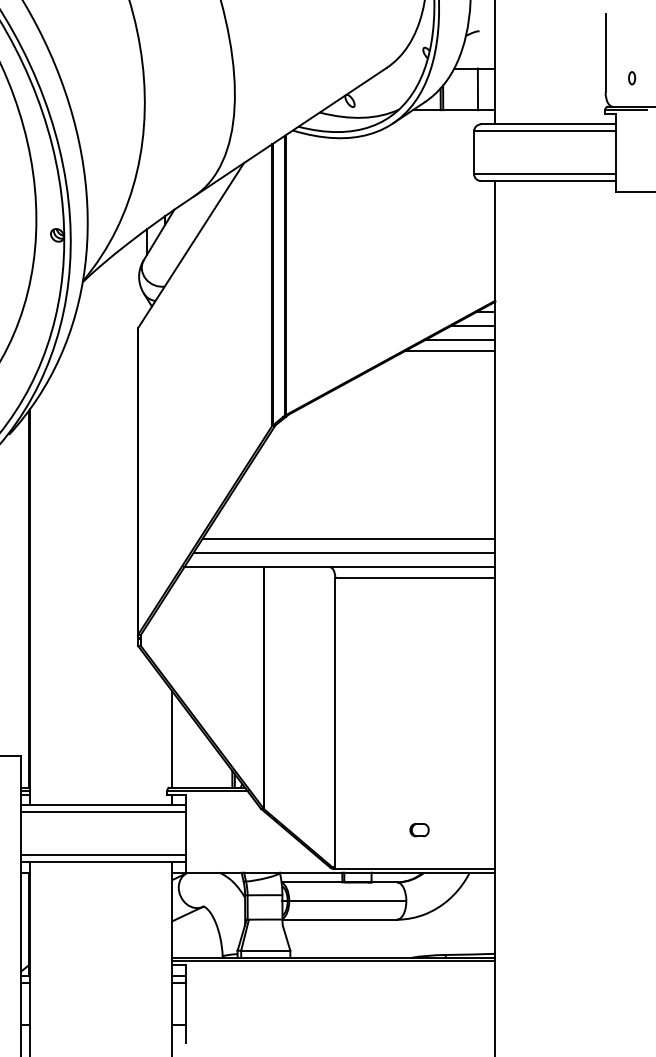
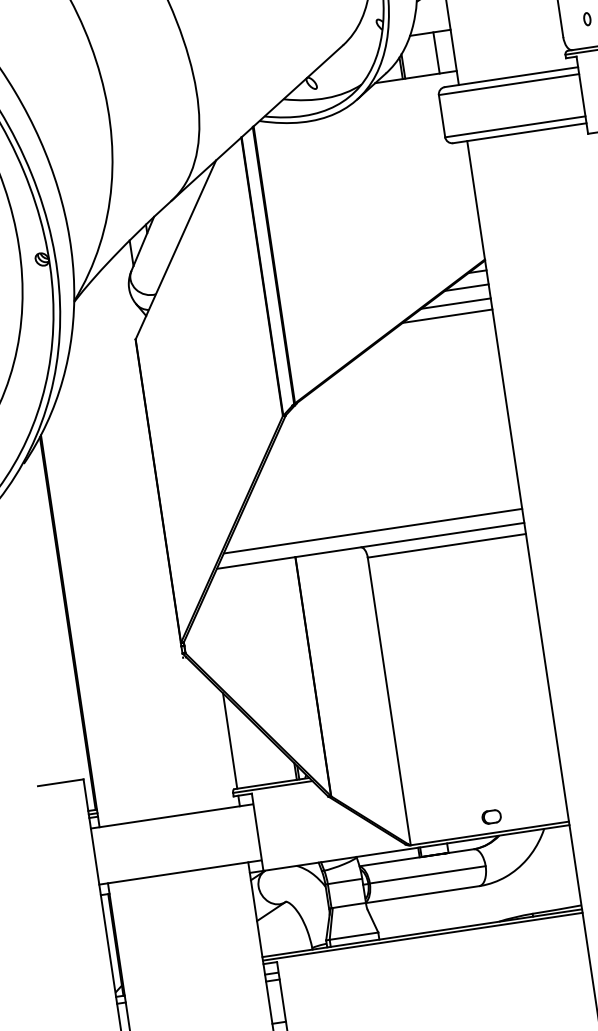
line: (348, 538) -> (374, 516), removed
line: (103, 812) -> (173, 823), removed
part: (419, 830) -> (491, 817), moved
line: (103, 855) -> (179, 866), removed

